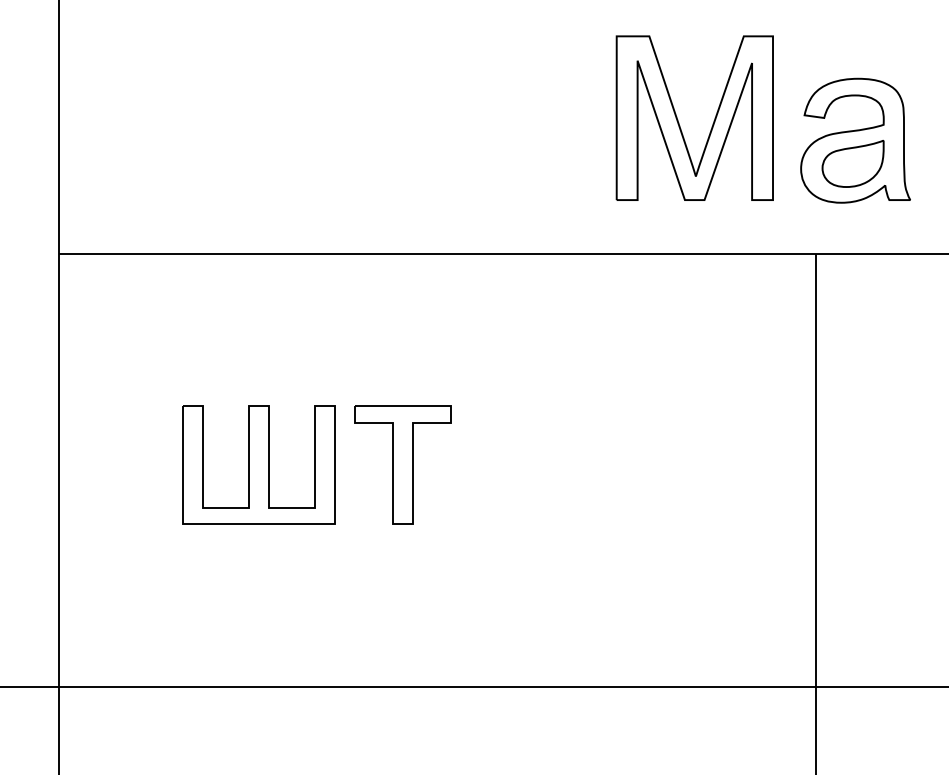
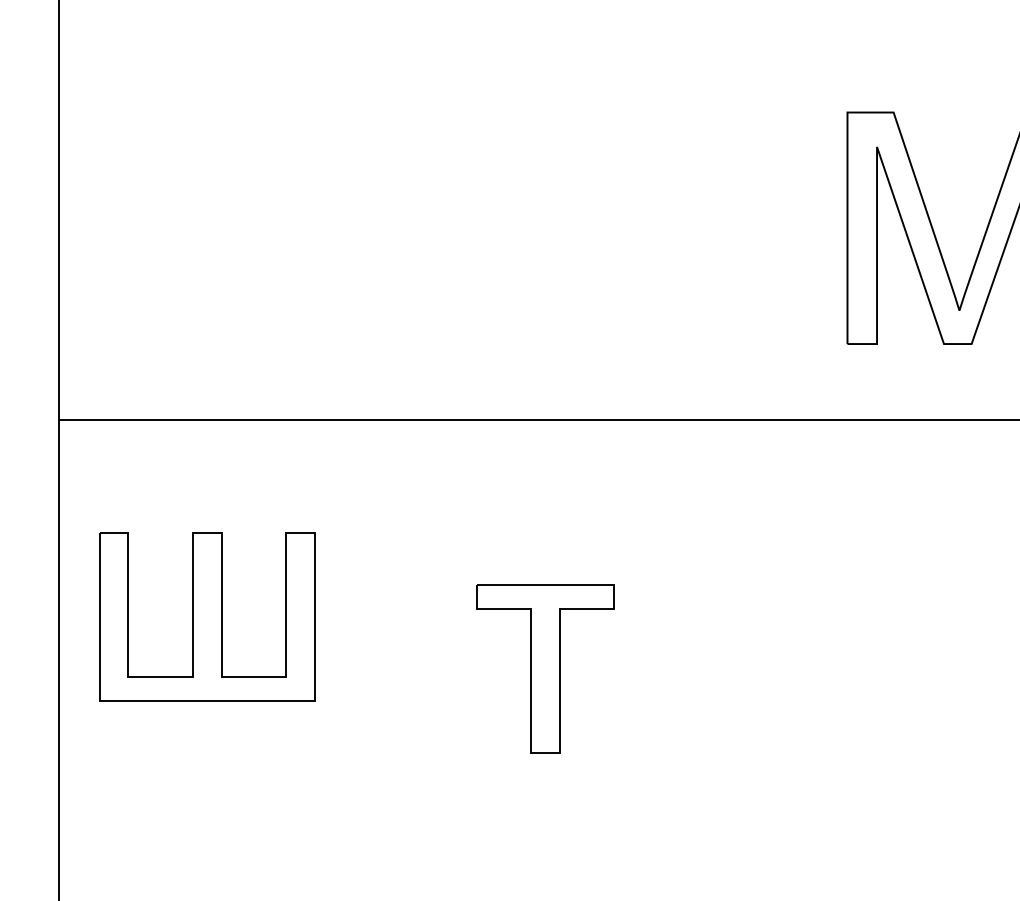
part: (258, 464) -> (206, 616), moved
part: (402, 464) -> (544, 668), moved

